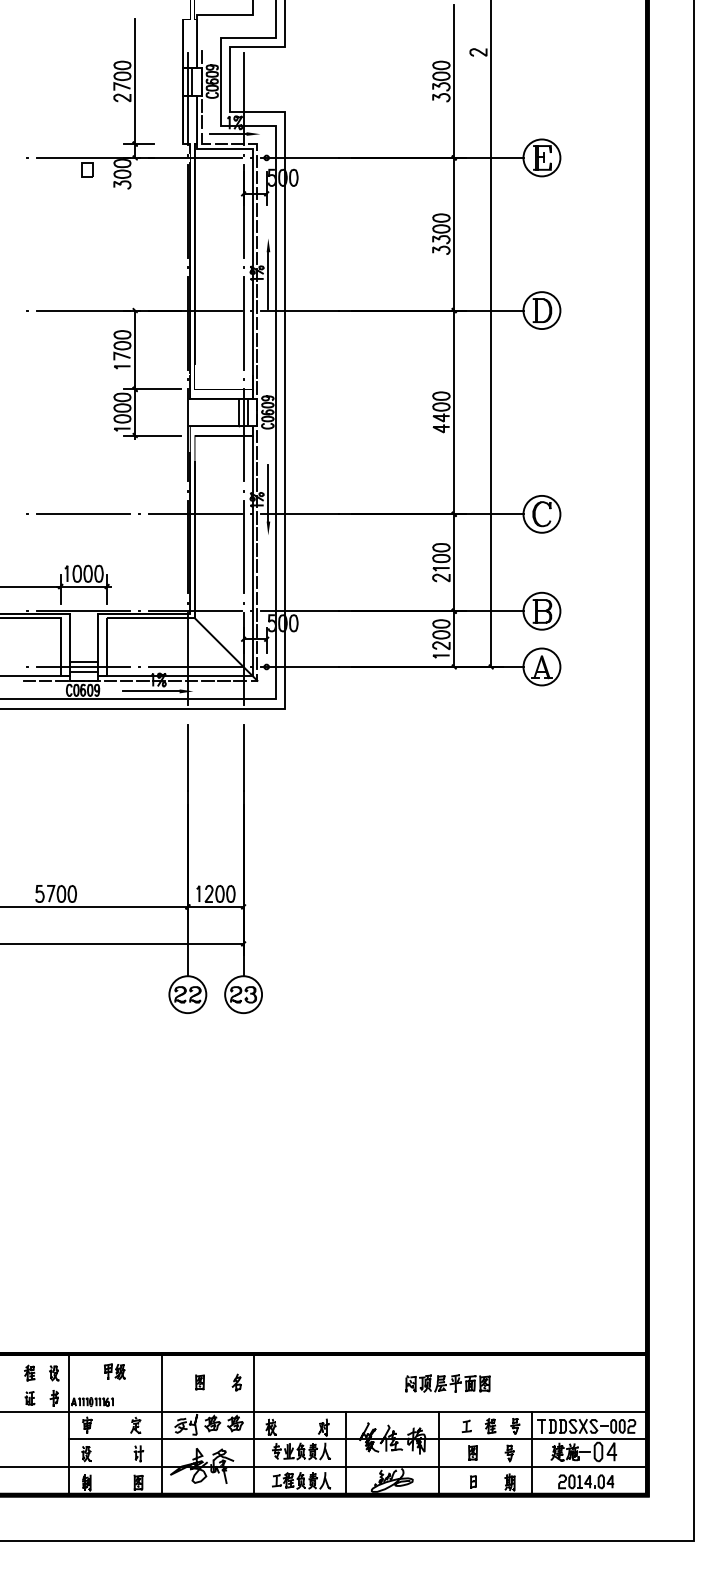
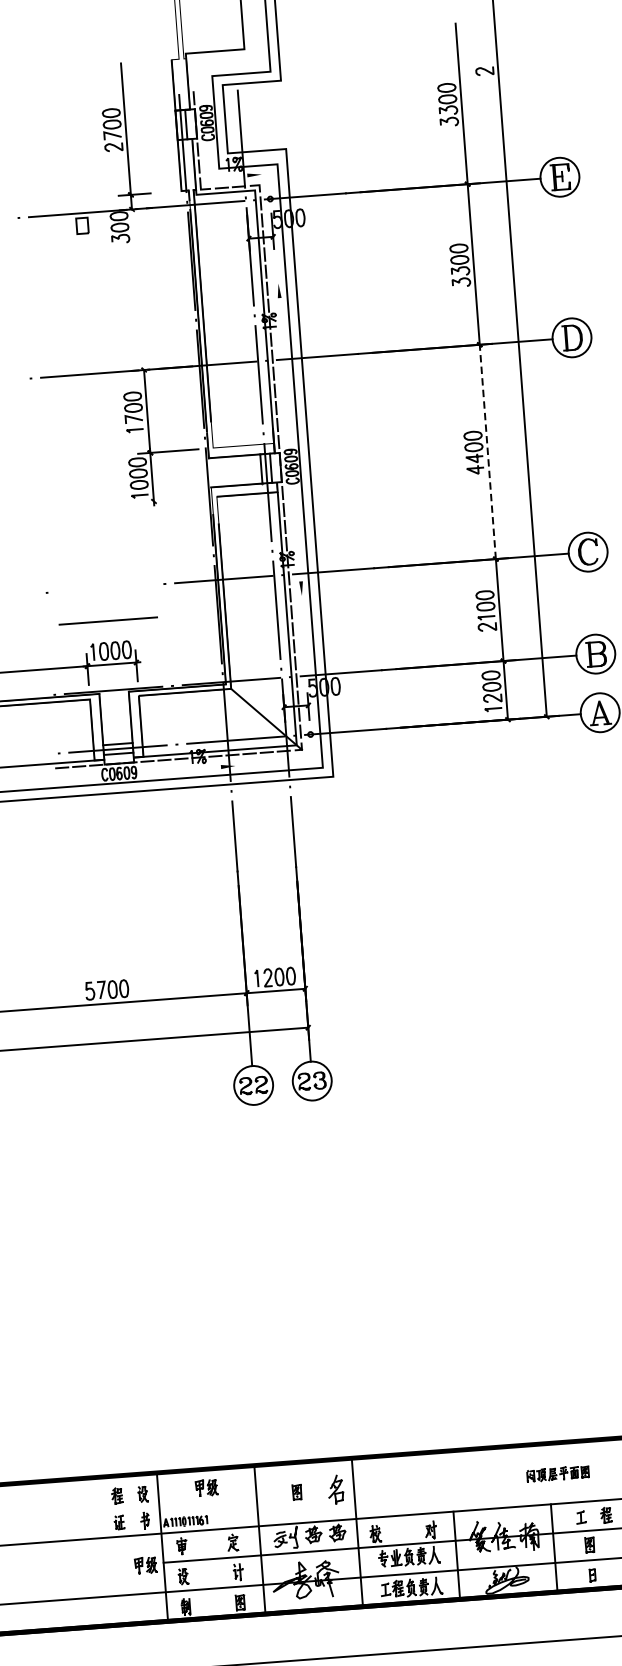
line: (227, 134) -> (227, 177), removed
line: (268, 280) -> (281, 327), removed
line: (454, 412) -> (488, 451), solid -> dashed
line: (151, 435) -> (171, 500), removed
line: (268, 493) -> (298, 551), removed
line: (83, 513) -> (108, 620), moved
line: (151, 691) -> (191, 769), removed
part: (236, 1382) -> (335, 1489), size x1.6
part: (447, 1383) -> (557, 1473), size x0.7
part: (51, 1440) -> (145, 1565), added

